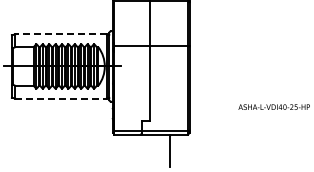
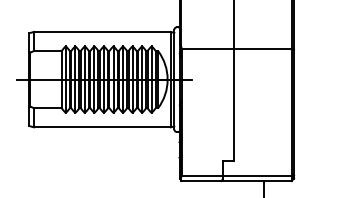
line: (61, 34) -> (103, 32), dashed -> solid
line: (61, 98) -> (103, 127), dashed -> solid

